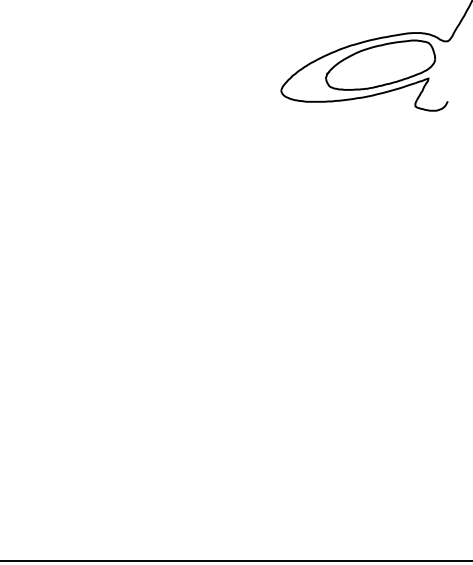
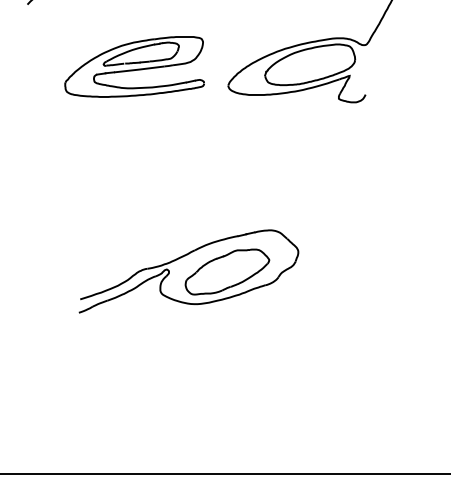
part: (167, 67) -> (134, 66), added
part: (232, 315) -> (188, 271), added

